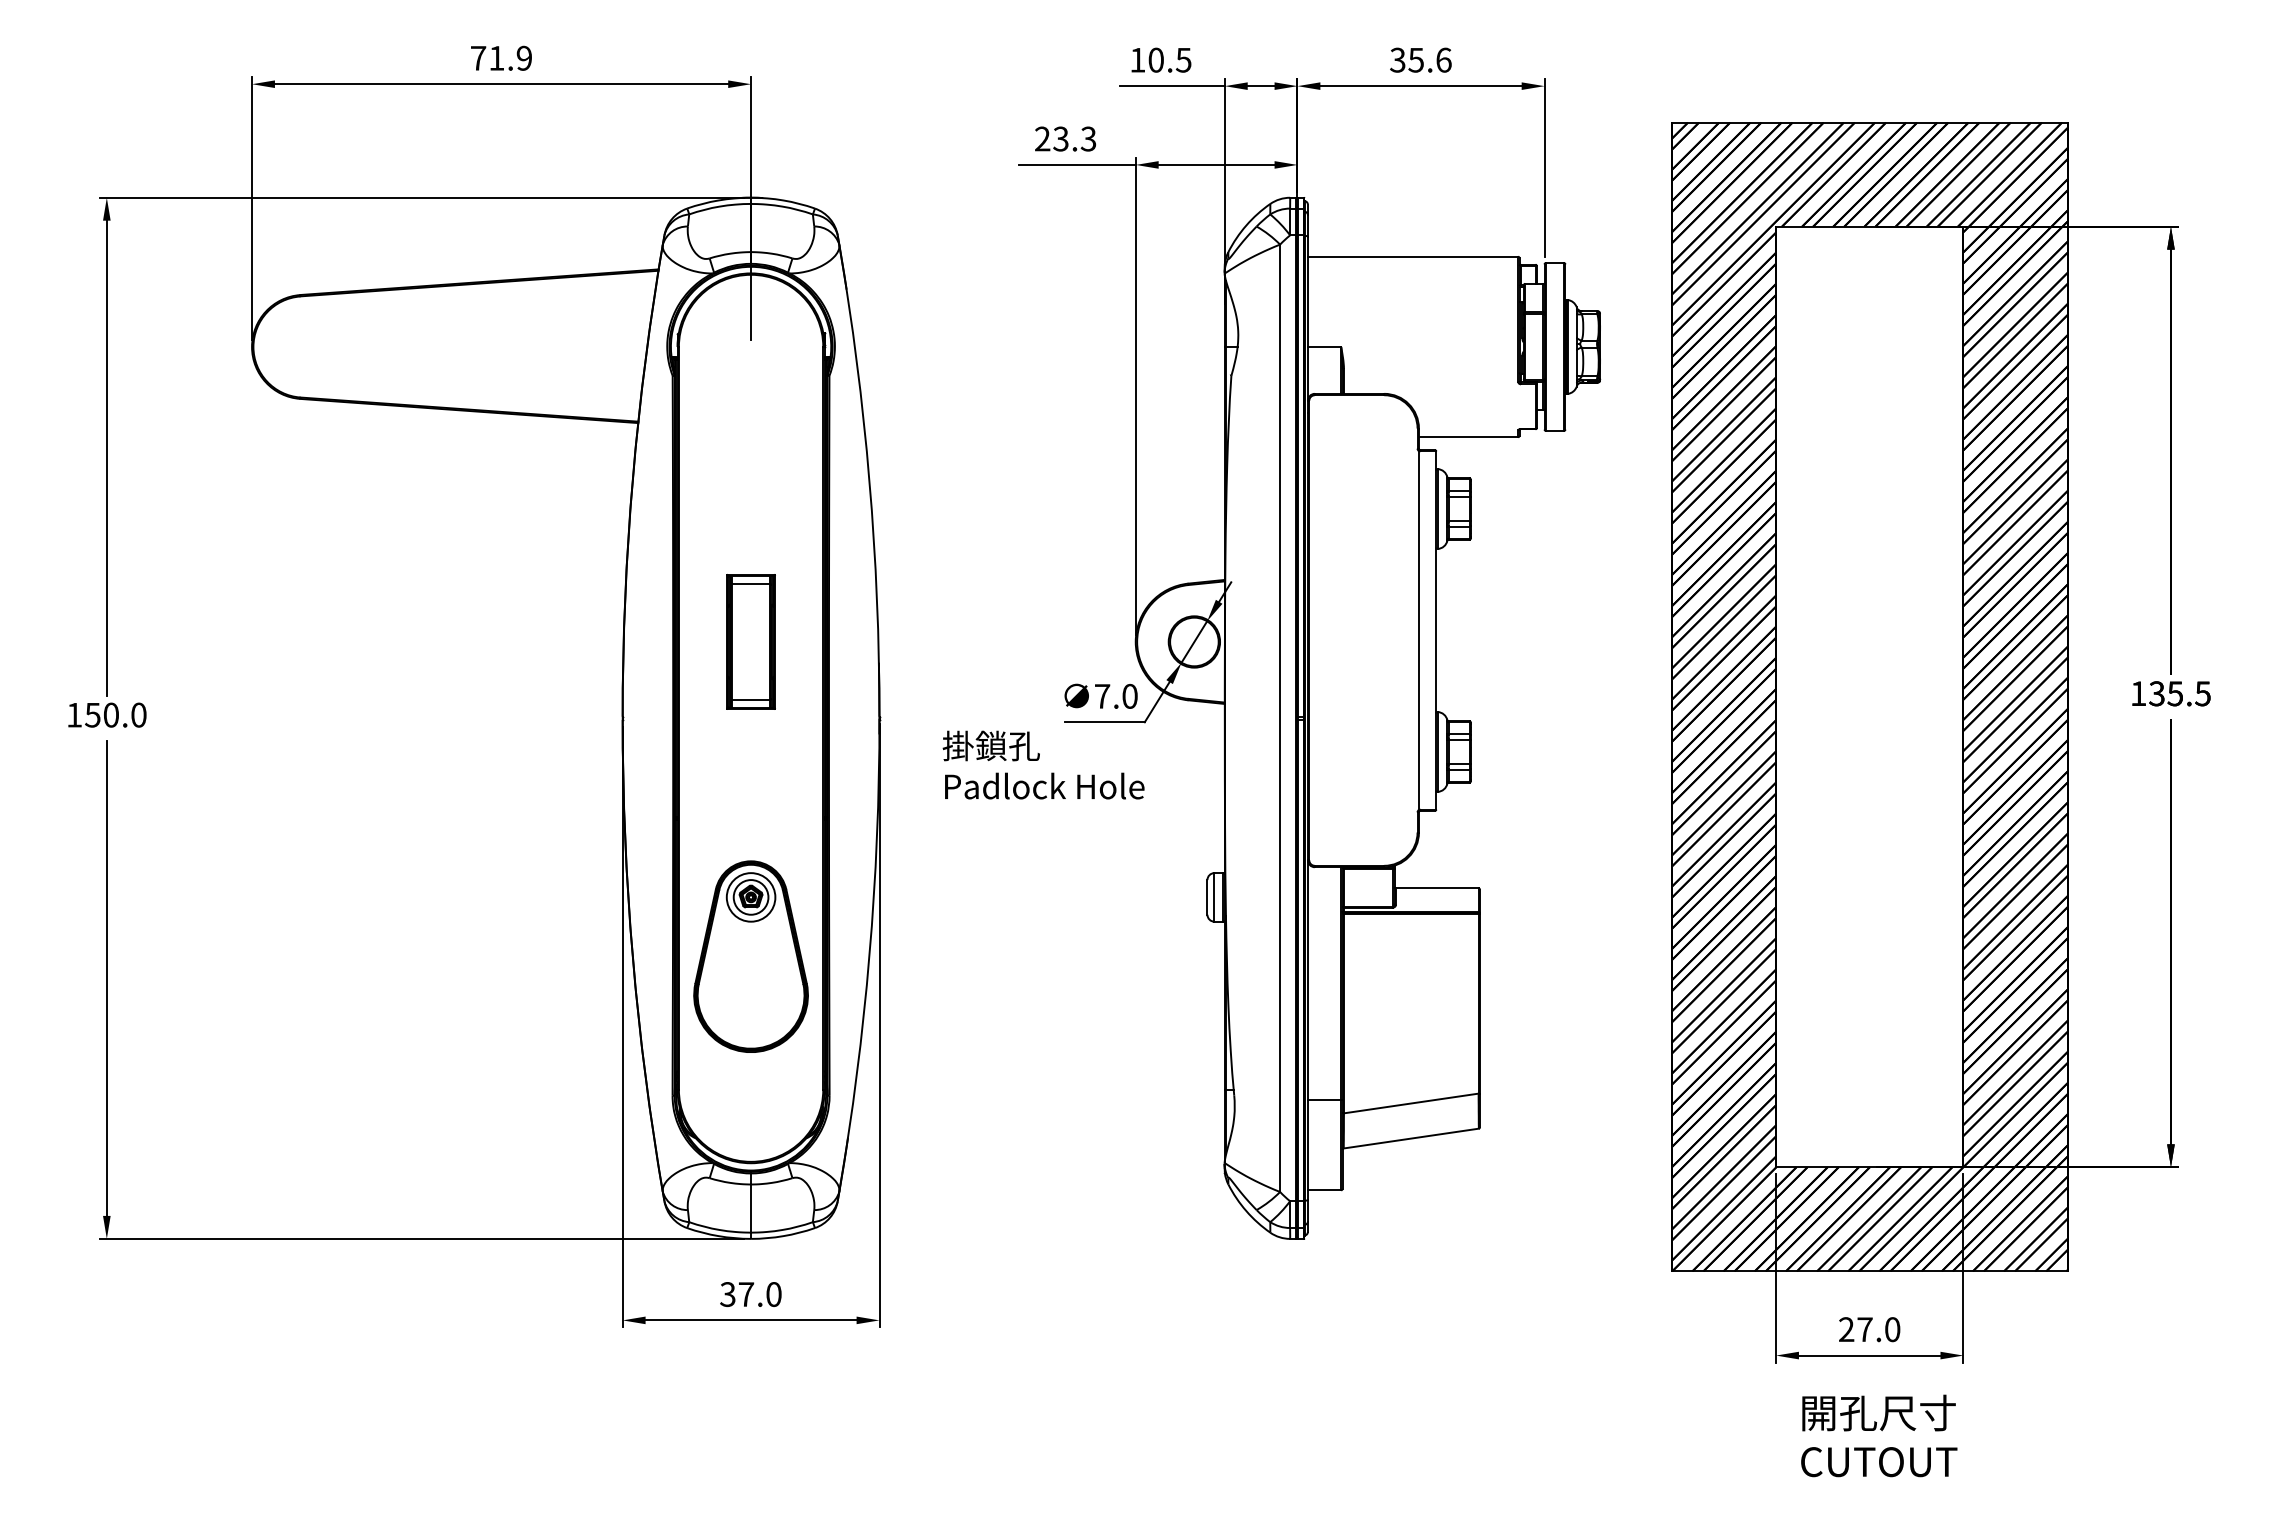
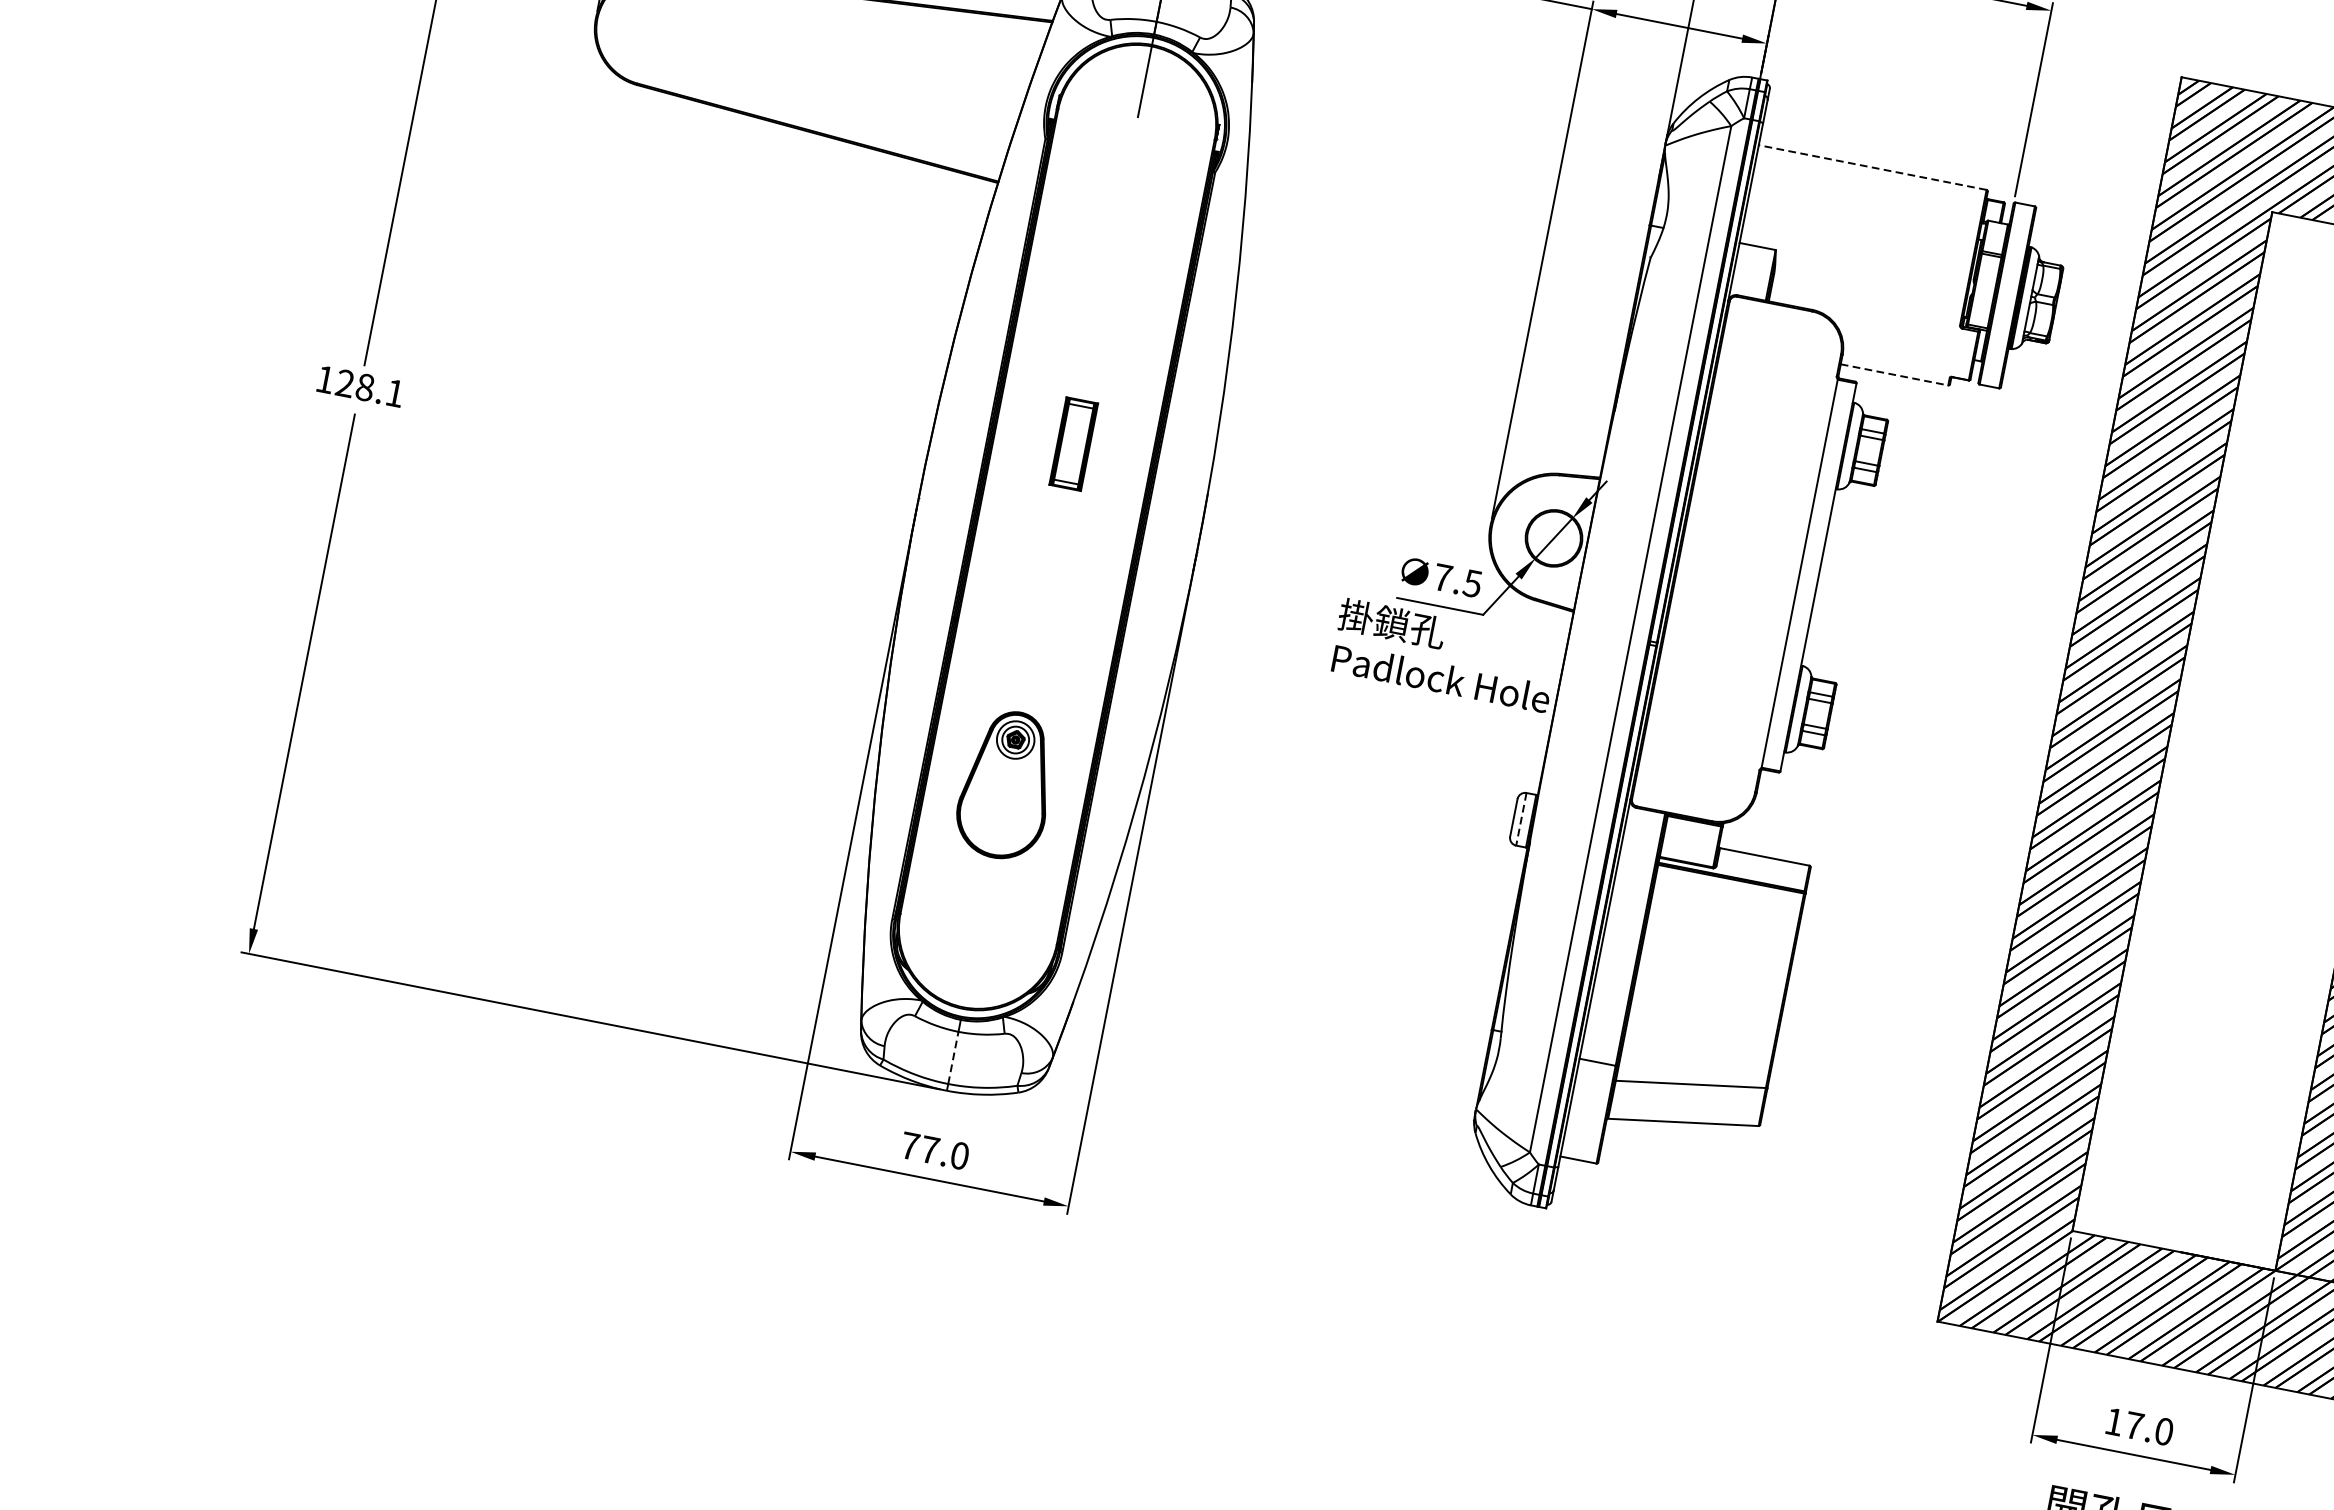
line: (1412, 256) -> (1872, 167), solid -> dashed
line: (1468, 437) -> (1894, 375), solid -> dashed
part: (750, 641) -> (1073, 443), size x0.6
text: (1129, 695) -> (1472, 582), 7.0 -> 7.5
text: (115, 714) -> (369, 387), 150.0 -> 128.1
text: (1043, 764) -> (1444, 654), moved
line: (1214, 897) -> (1521, 819), solid -> dashed
part: (750, 956) -> (1006, 784), size x0.7
line: (751, 1208) -> (953, 1057), solid -> dashed
text: (727, 1294) -> (909, 1145), 37.0 -> 77.0
text: (1846, 1329) -> (2114, 1421), 27.0 -> 17.0

